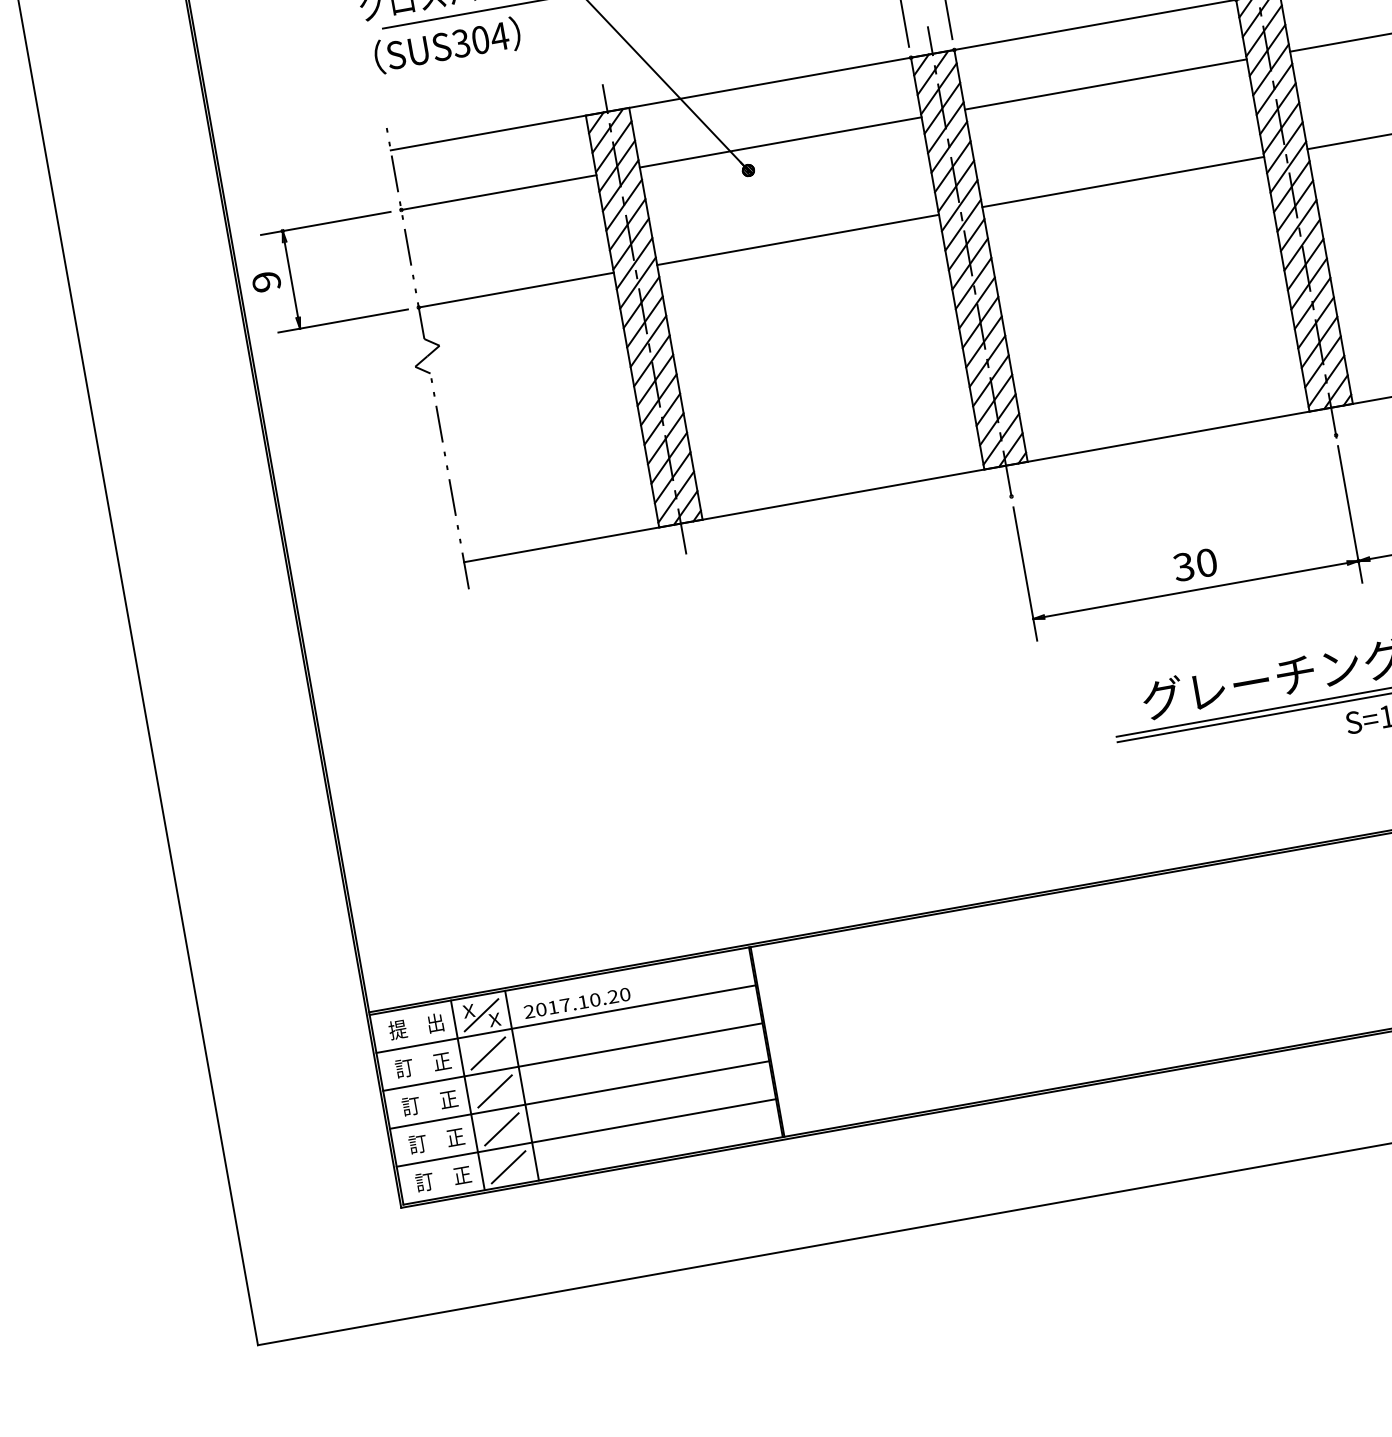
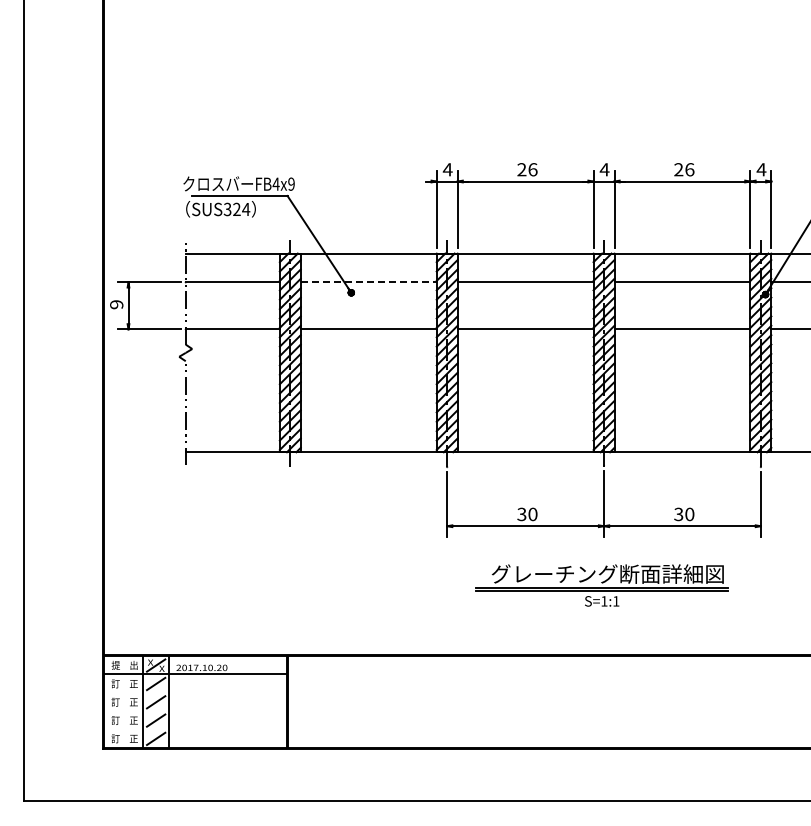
text: (479, 40) -> (236, 209), SUS304 -> SUS324
line: (780, 142) -> (368, 282), solid -> dashed
line: (570, 1056) -> (194, 692), removed
line: (577, 1096) -> (194, 711), removed
line: (584, 1133) -> (194, 729), removed

